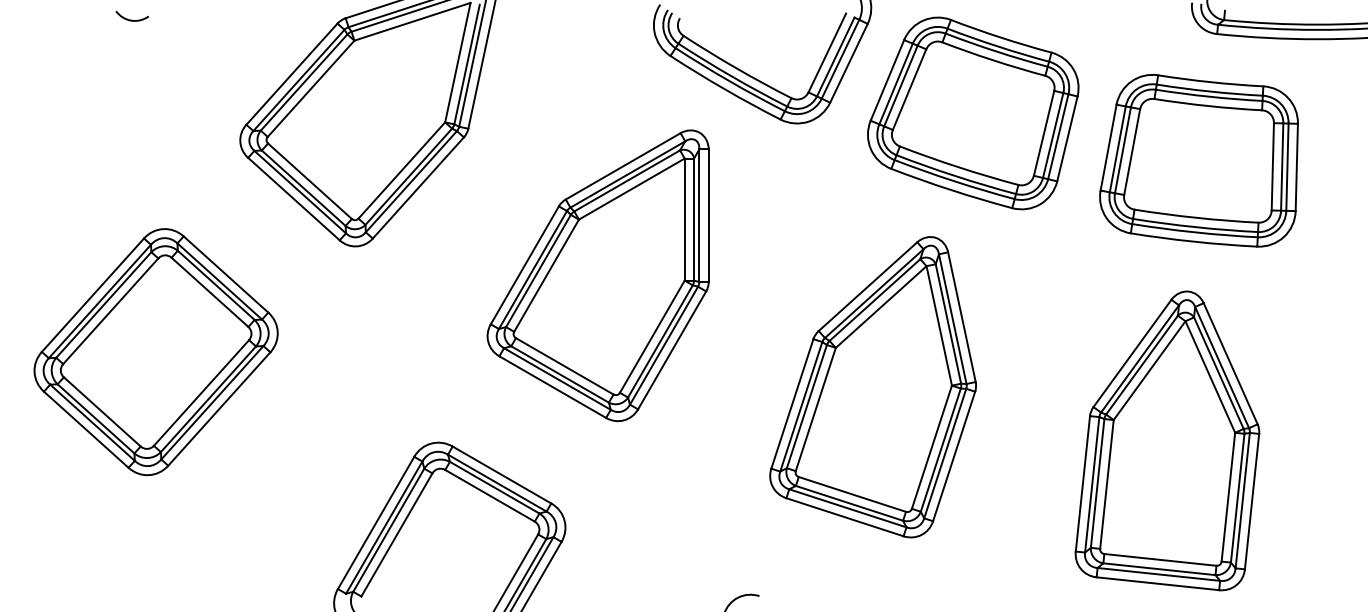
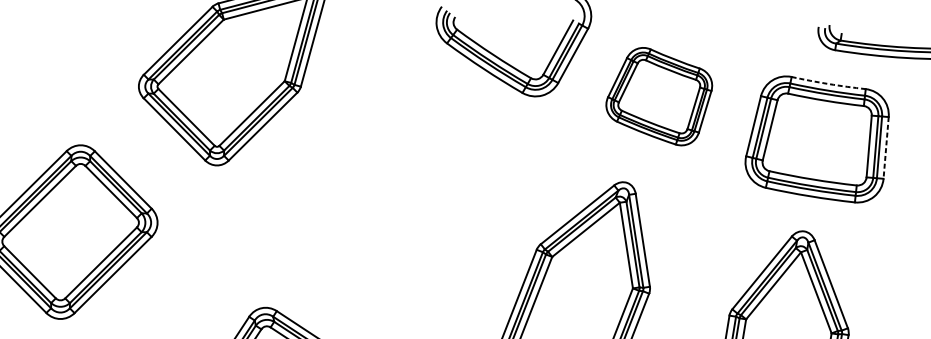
arc: (1210, 82) -> (828, 84), solid -> dashed
part: (973, 113) -> (659, 96), size x0.7
line: (1296, 167) -> (885, 147), solid -> dashed
part: (597, 275) -> (386, 195), removed

